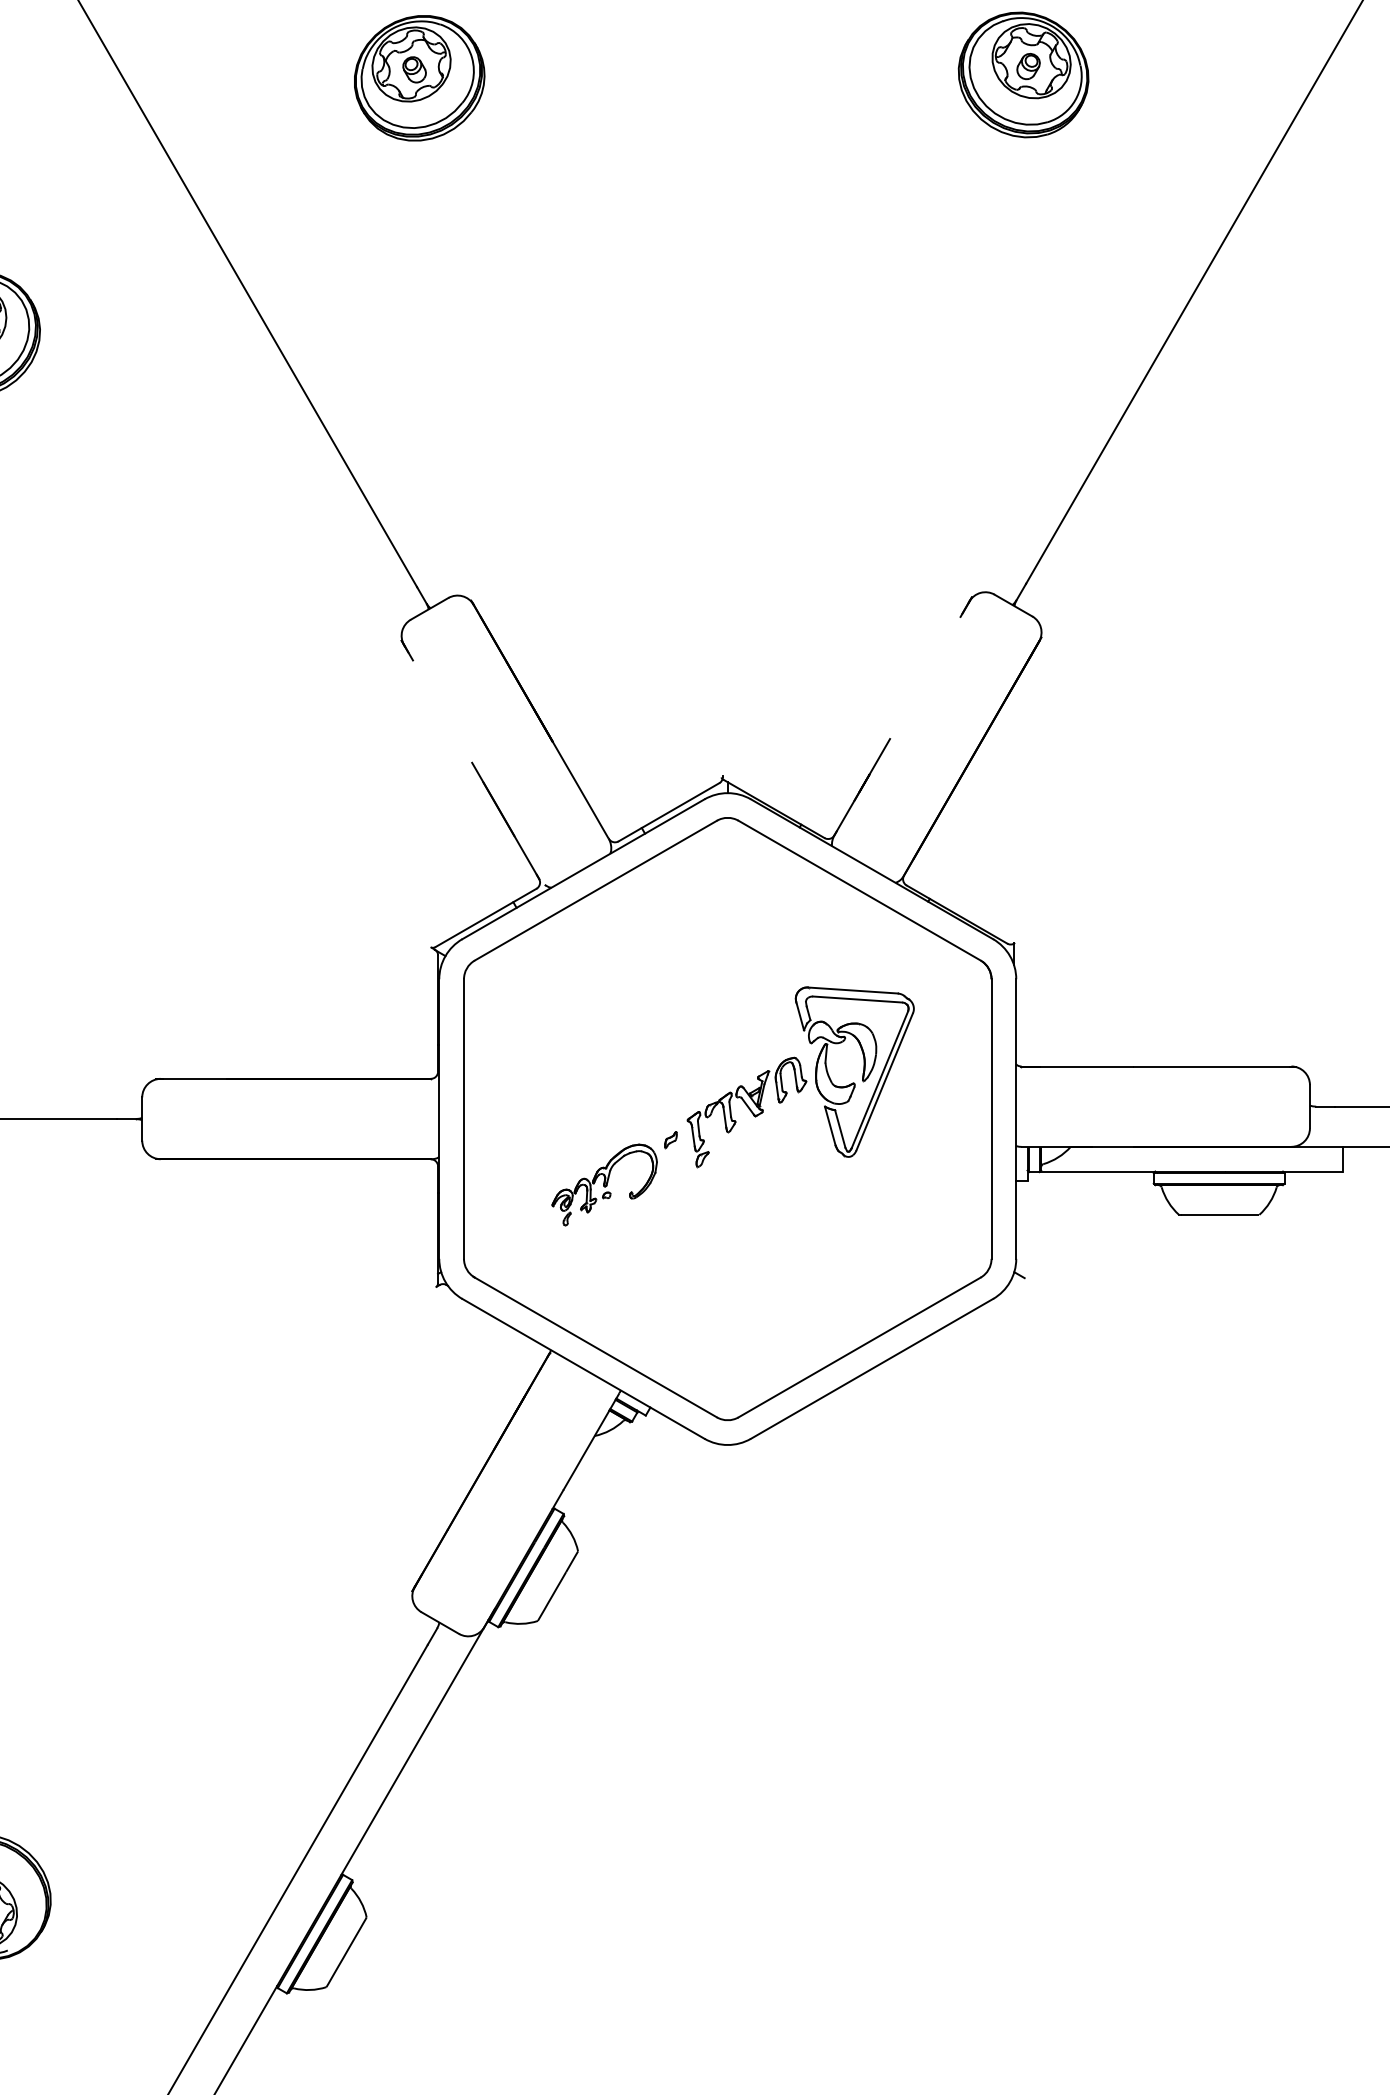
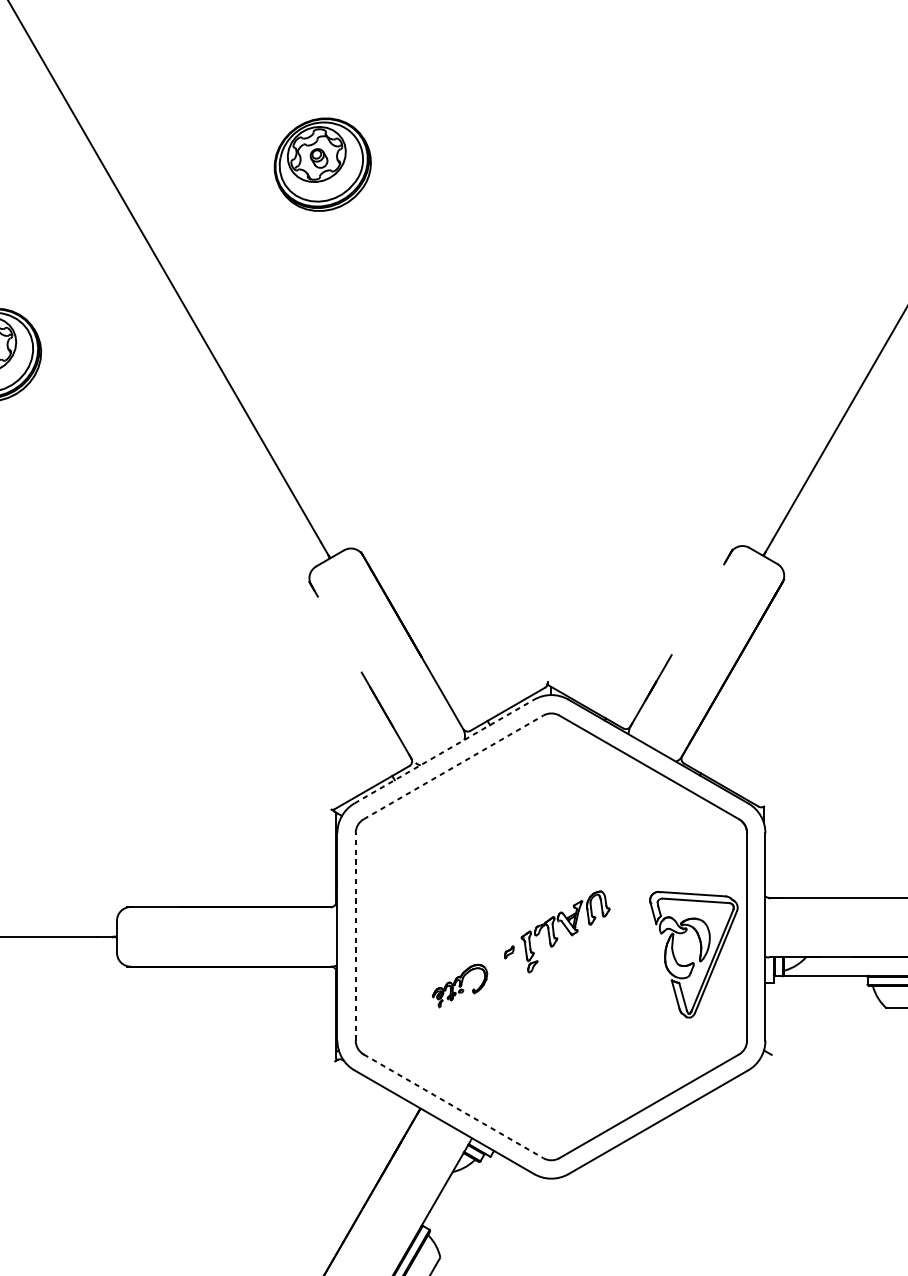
part: (1023, 74) -> (770, 161), removed
line: (583, 869) -> (444, 751), solid -> dashed
line: (595, 890) -> (453, 767), solid -> dashed
part: (862, 1073) -> (699, 955), moved
line: (464, 1119) -> (356, 937), solid -> dashed
part: (604, 1184) -> (459, 985), size x0.7
line: (595, 1347) -> (453, 1106), solid -> dashed

